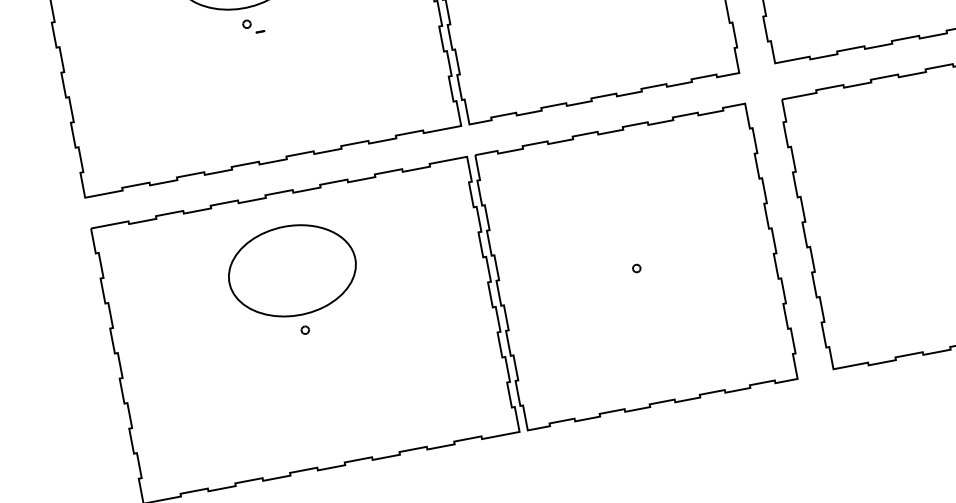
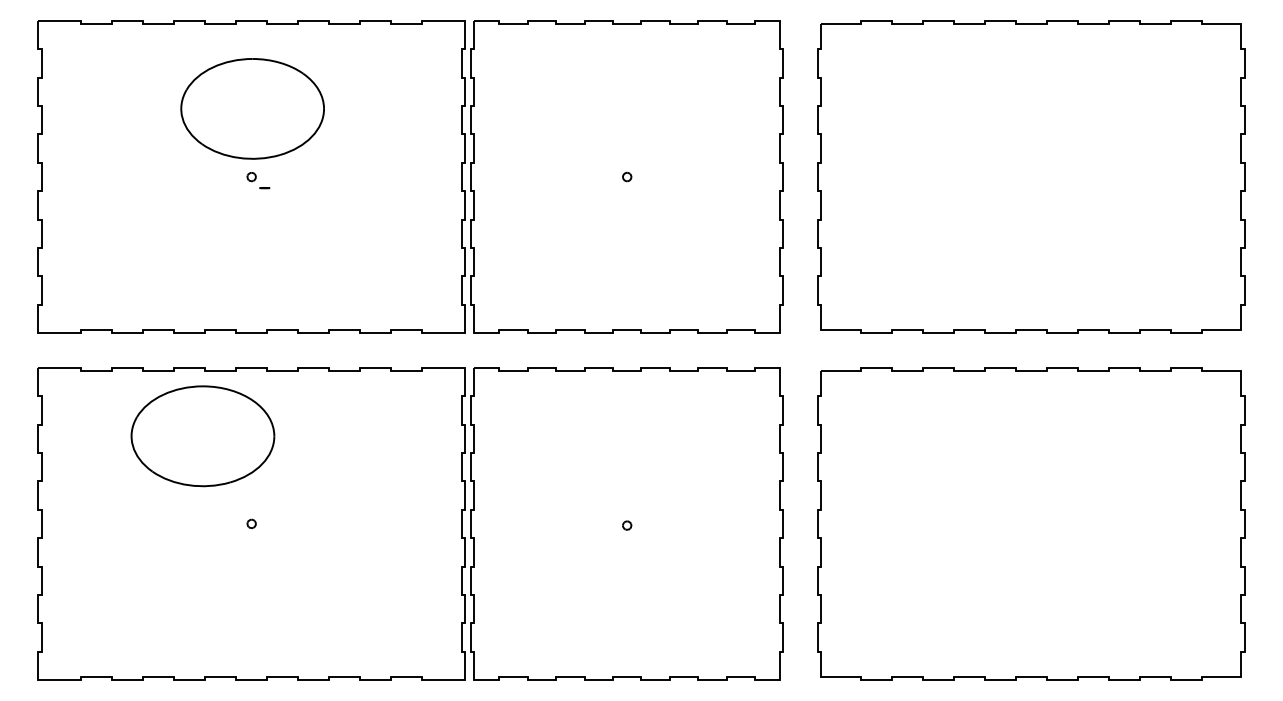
part: (292, 271) -> (202, 436), moved

